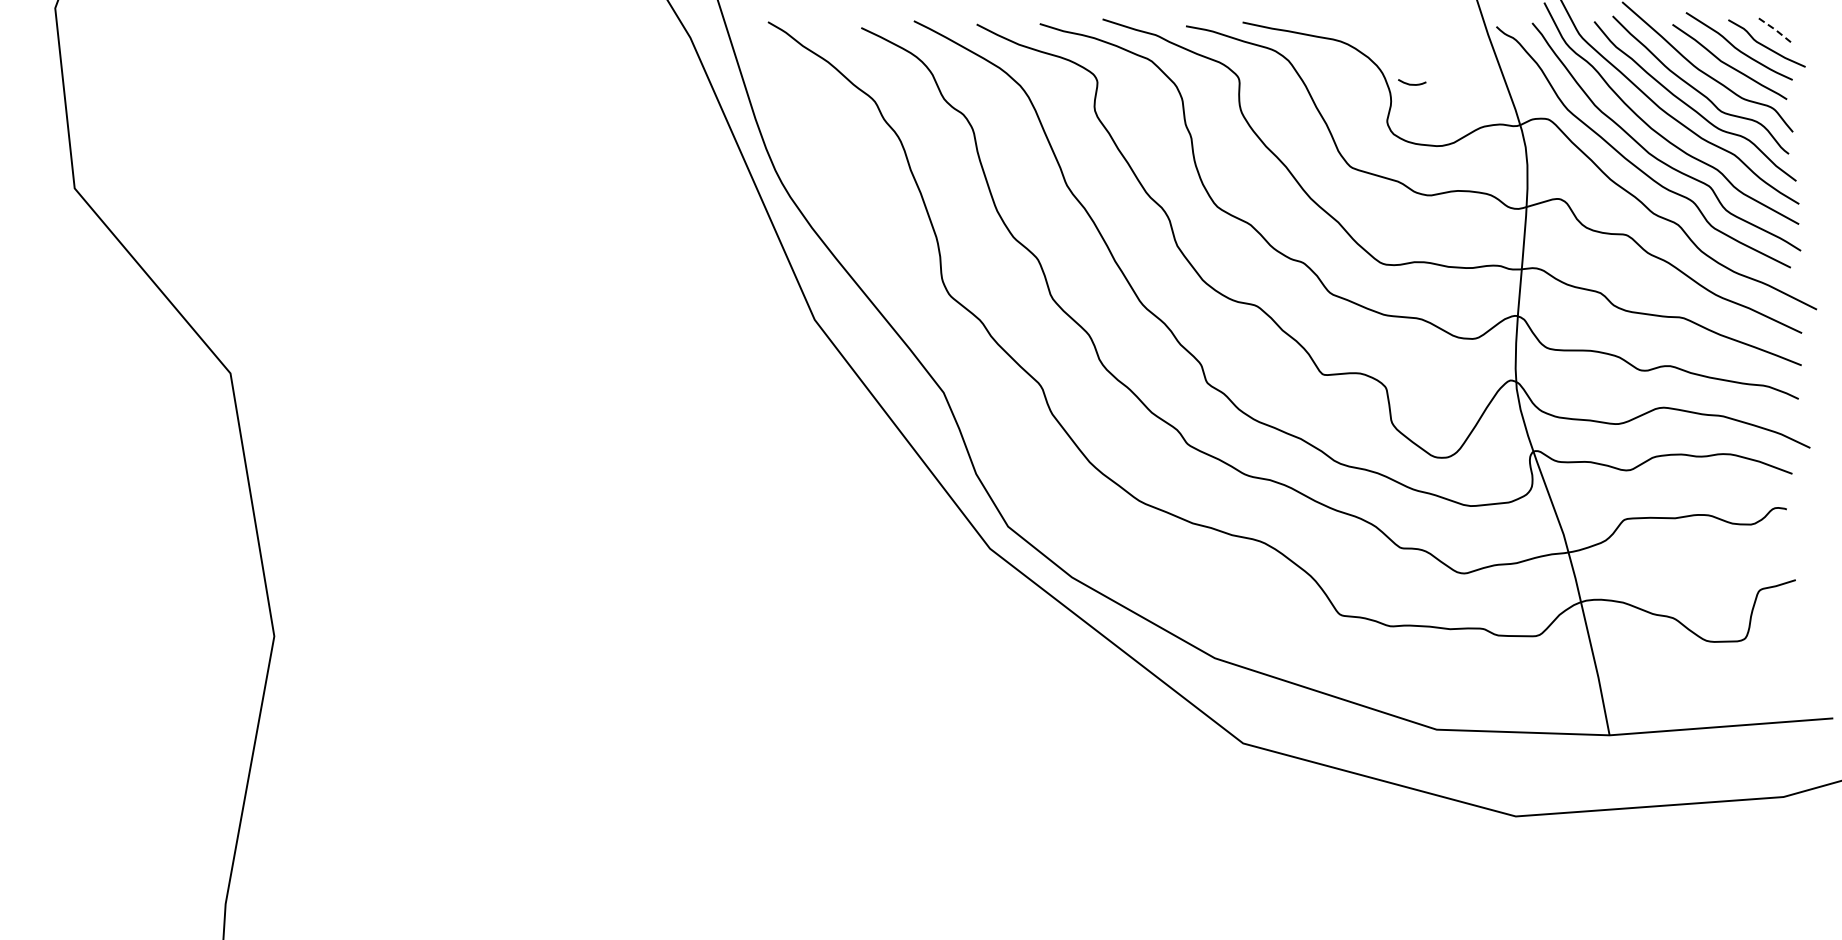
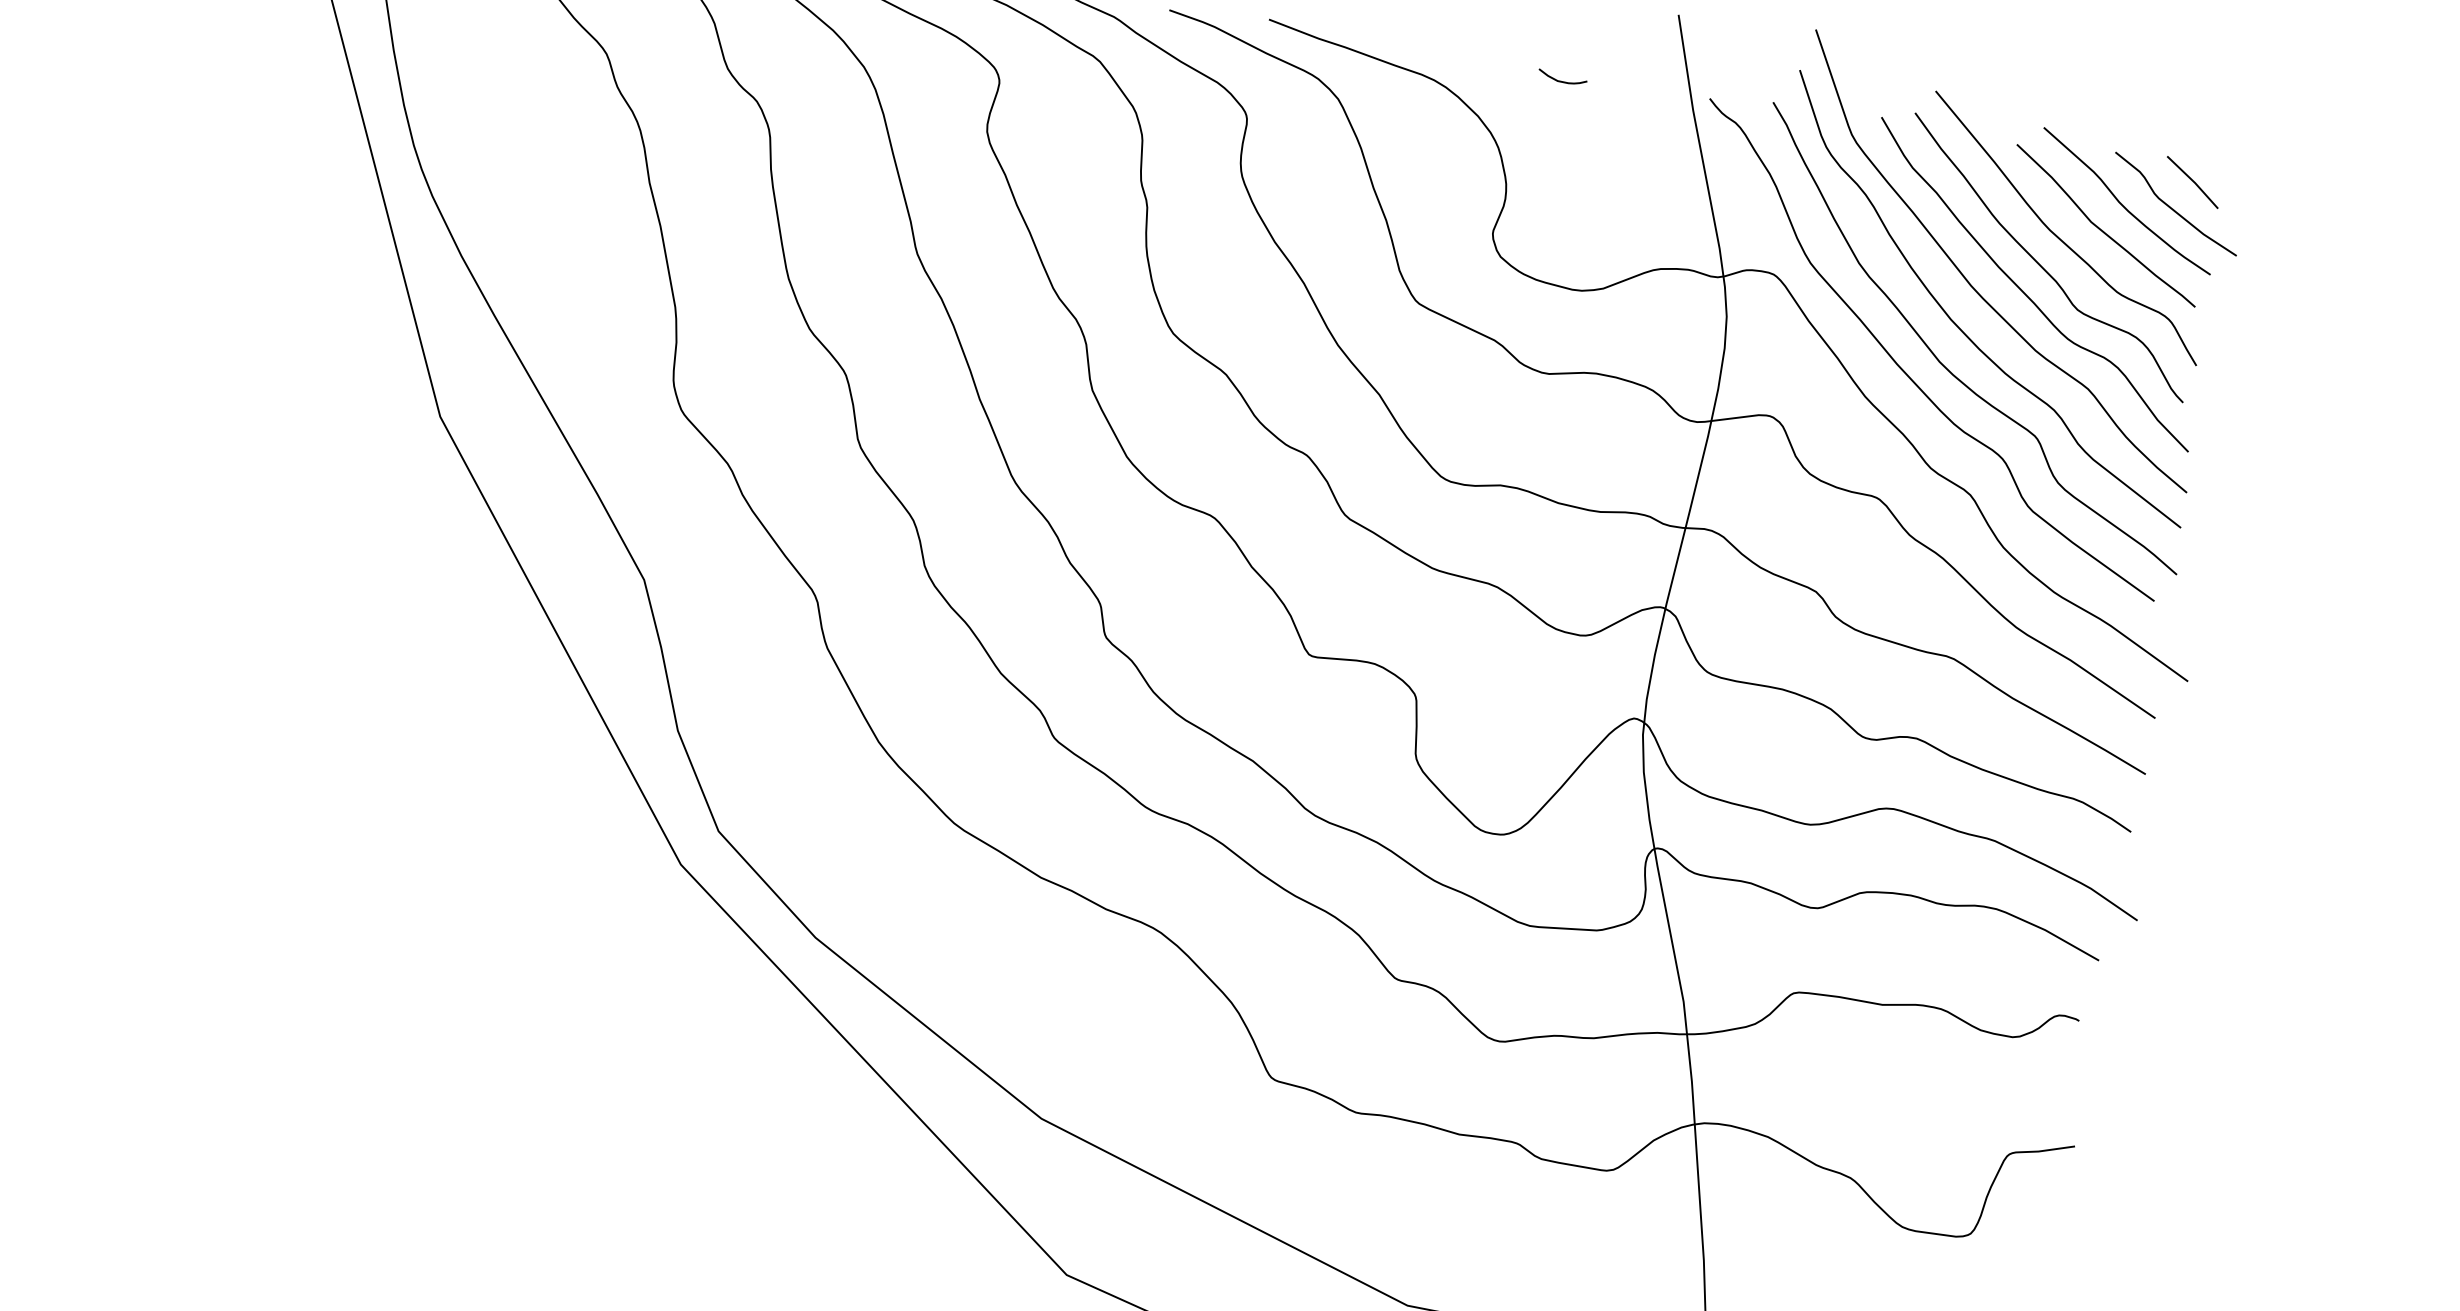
line: (1774, 29) -> (2193, 181), dashed -> solid
curve: (1412, 83) -> (1562, 79), moved

